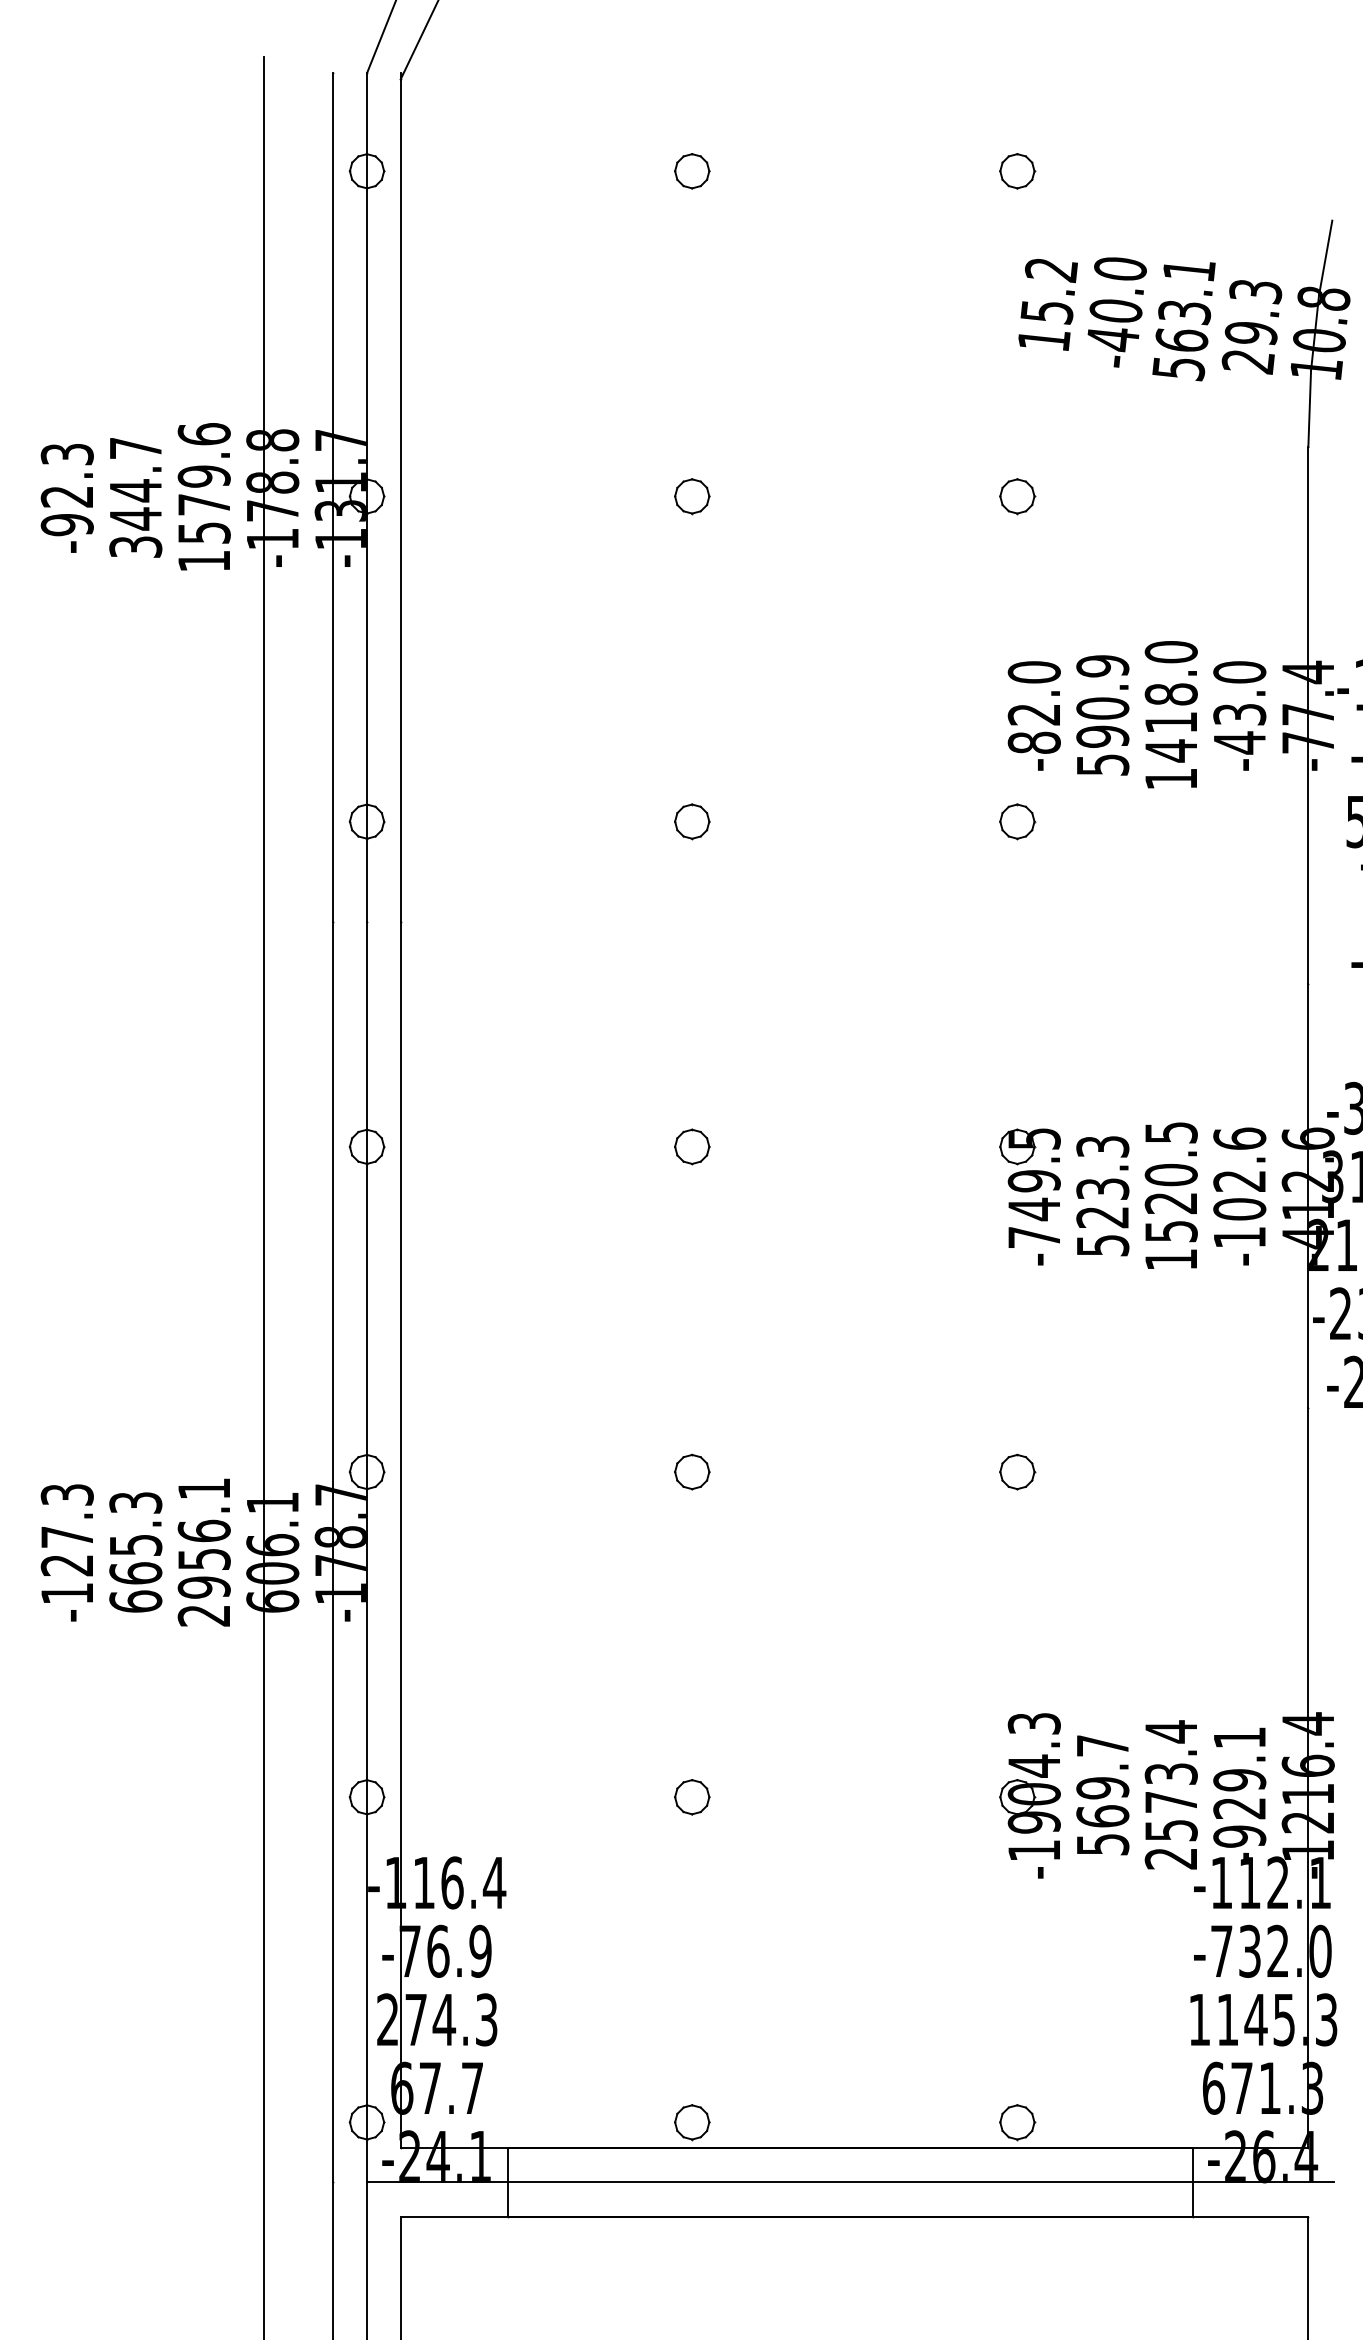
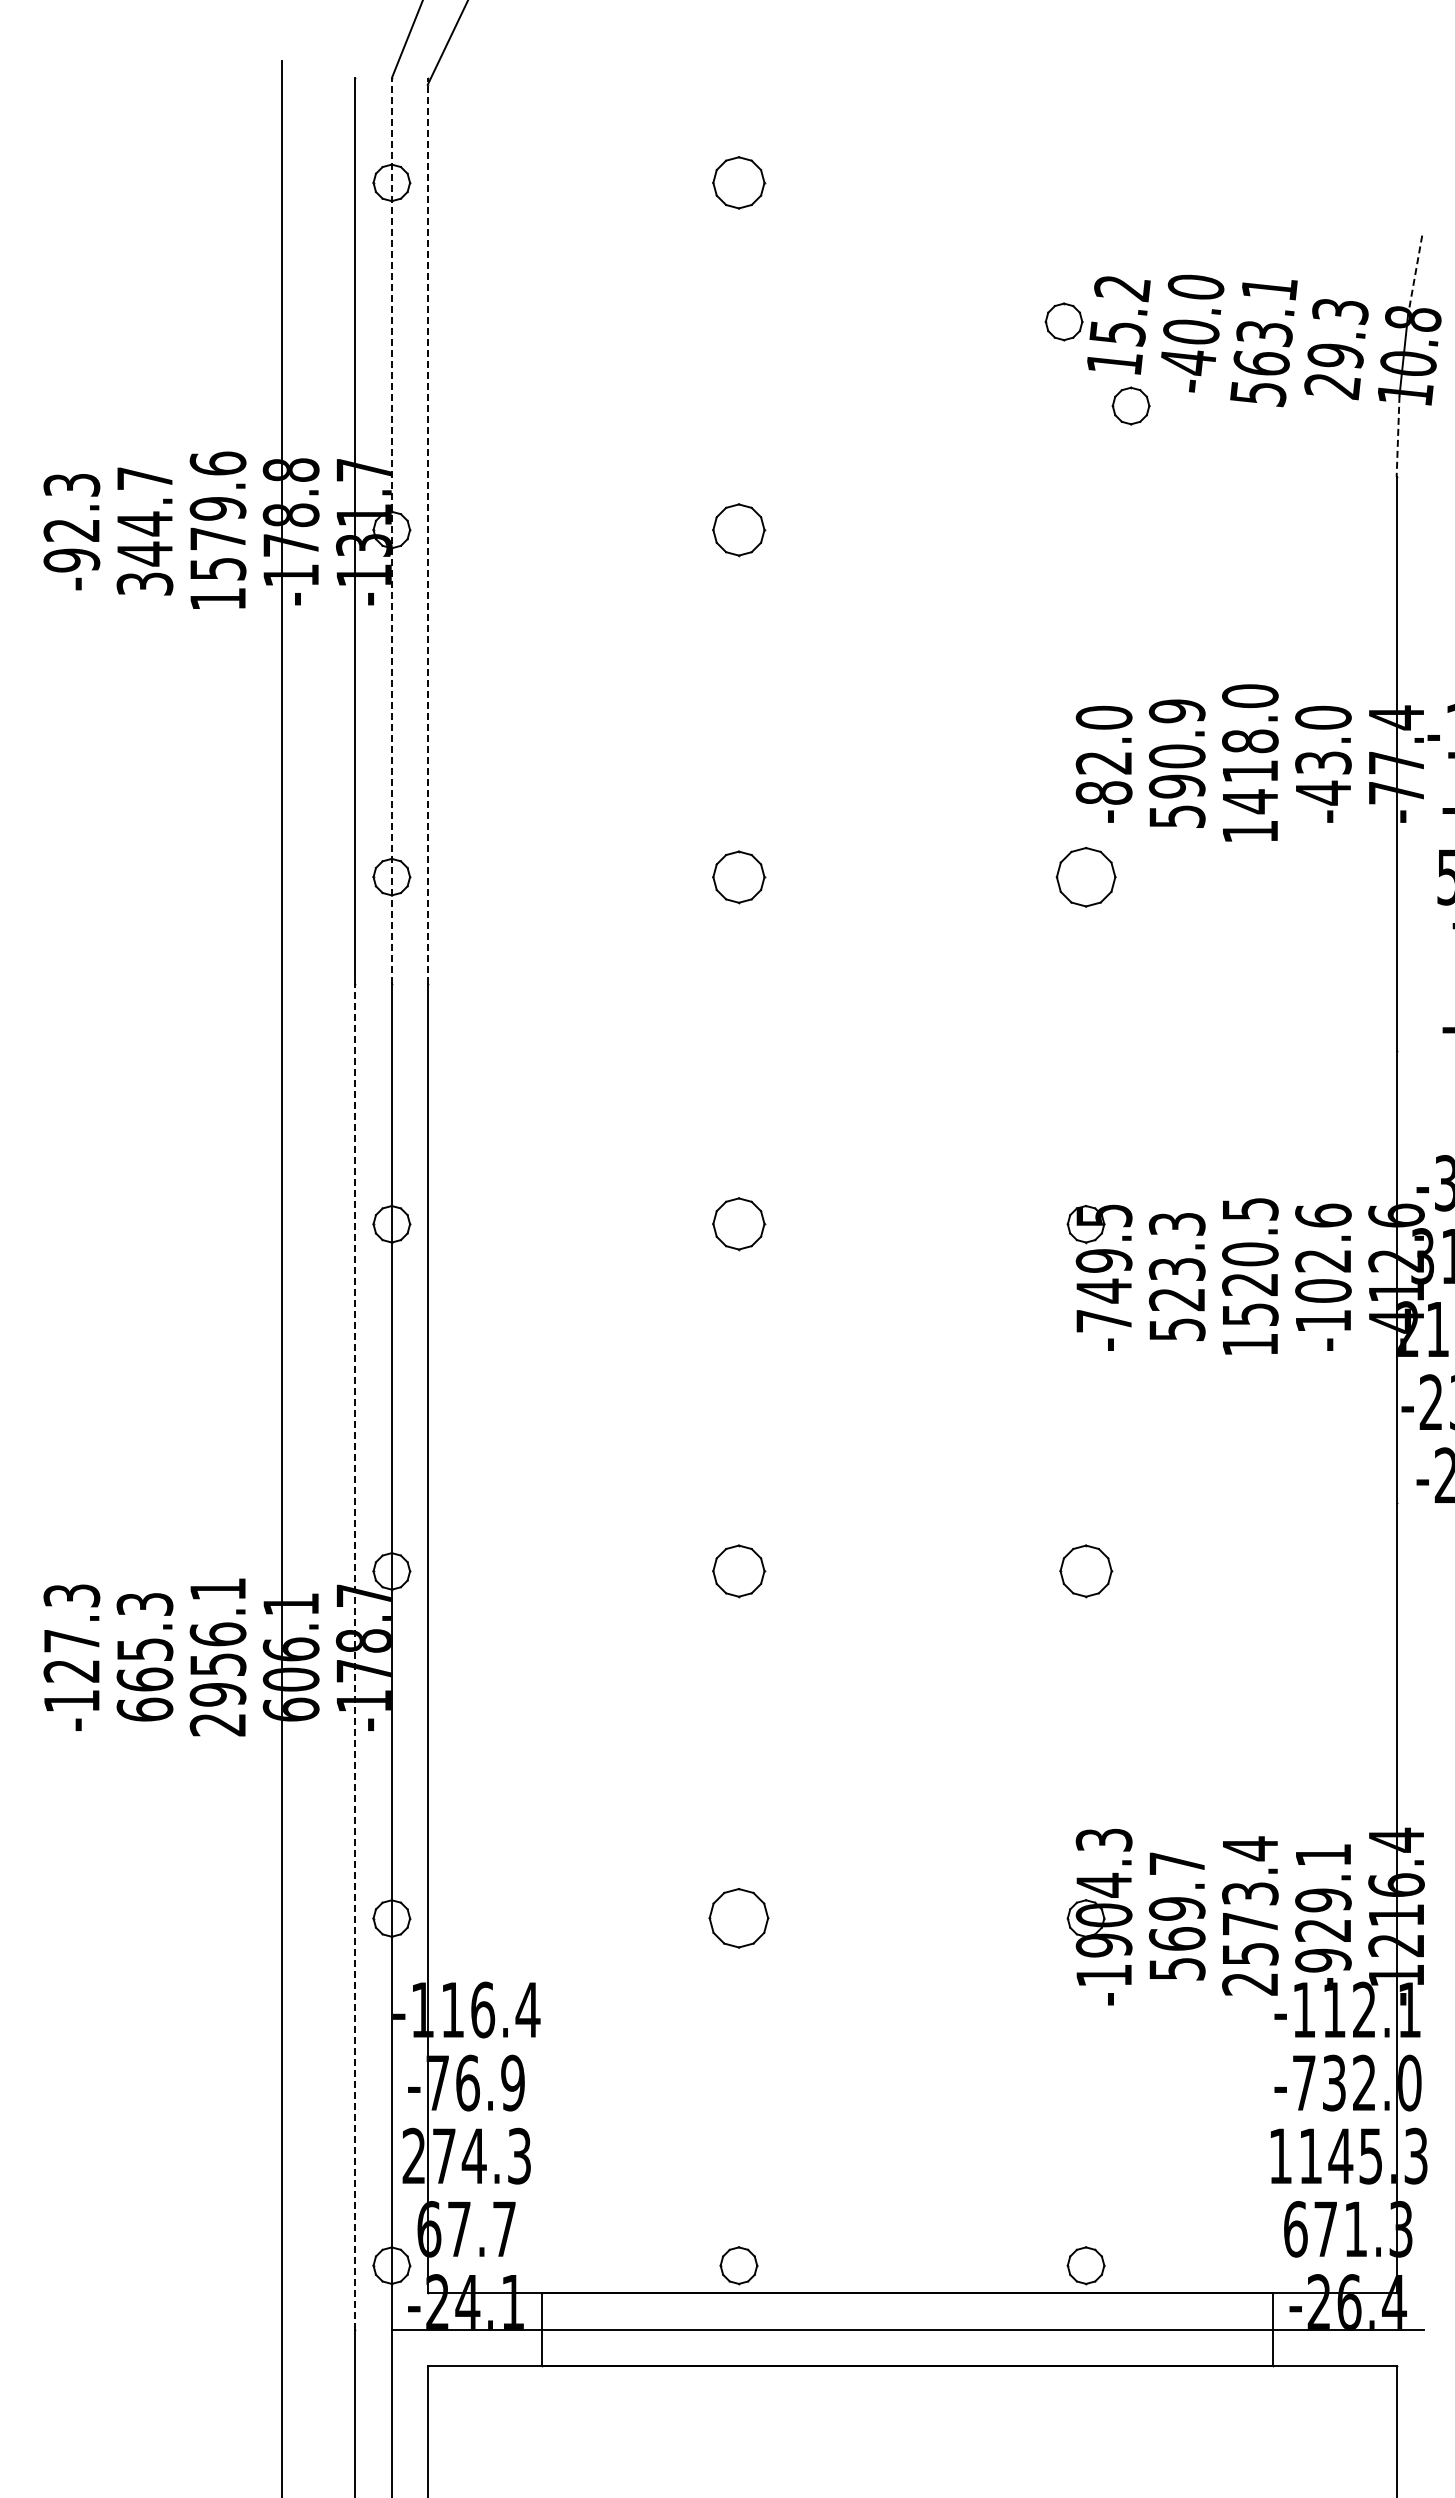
part: (691, 170) -> (738, 182), size x1.4
part: (1016, 170) -> (1063, 321), moved
line: (1326, 258) -> (1415, 275), solid -> dashed
line: (1310, 408) -> (1398, 436), solid -> dashed
part: (691, 495) -> (738, 529), size x1.4
part: (1016, 495) -> (1130, 405), moved
line: (366, 496) -> (391, 530), solid -> dashed
line: (401, 496) -> (428, 530), solid -> dashed
part: (691, 821) -> (738, 876), size x1.4
part: (1016, 821) -> (1085, 876), size x1.6
part: (691, 1147) -> (738, 1224), size x1.4
part: (691, 1472) -> (738, 1571), size x1.4
part: (1016, 1472) -> (1085, 1571), size x1.4
line: (333, 1552) -> (355, 1657), solid -> dashed
part: (691, 1797) -> (738, 1918), size x1.6

